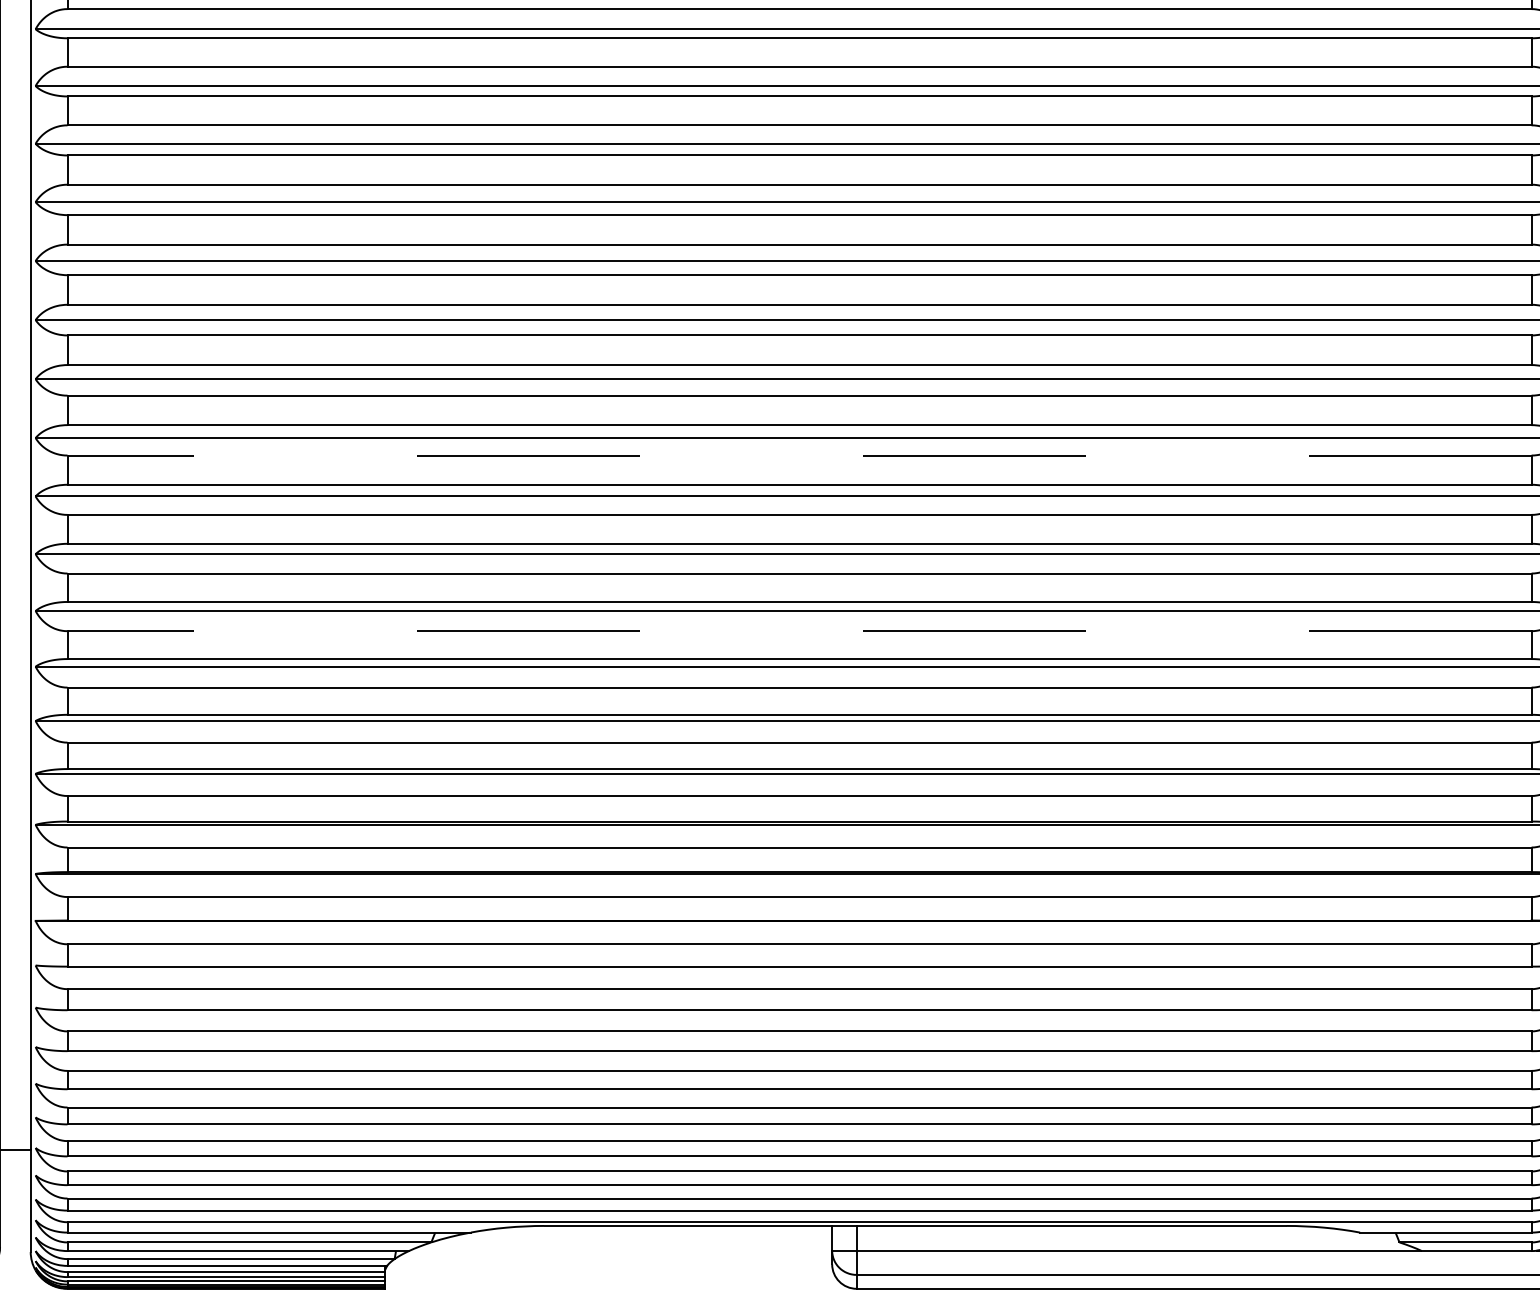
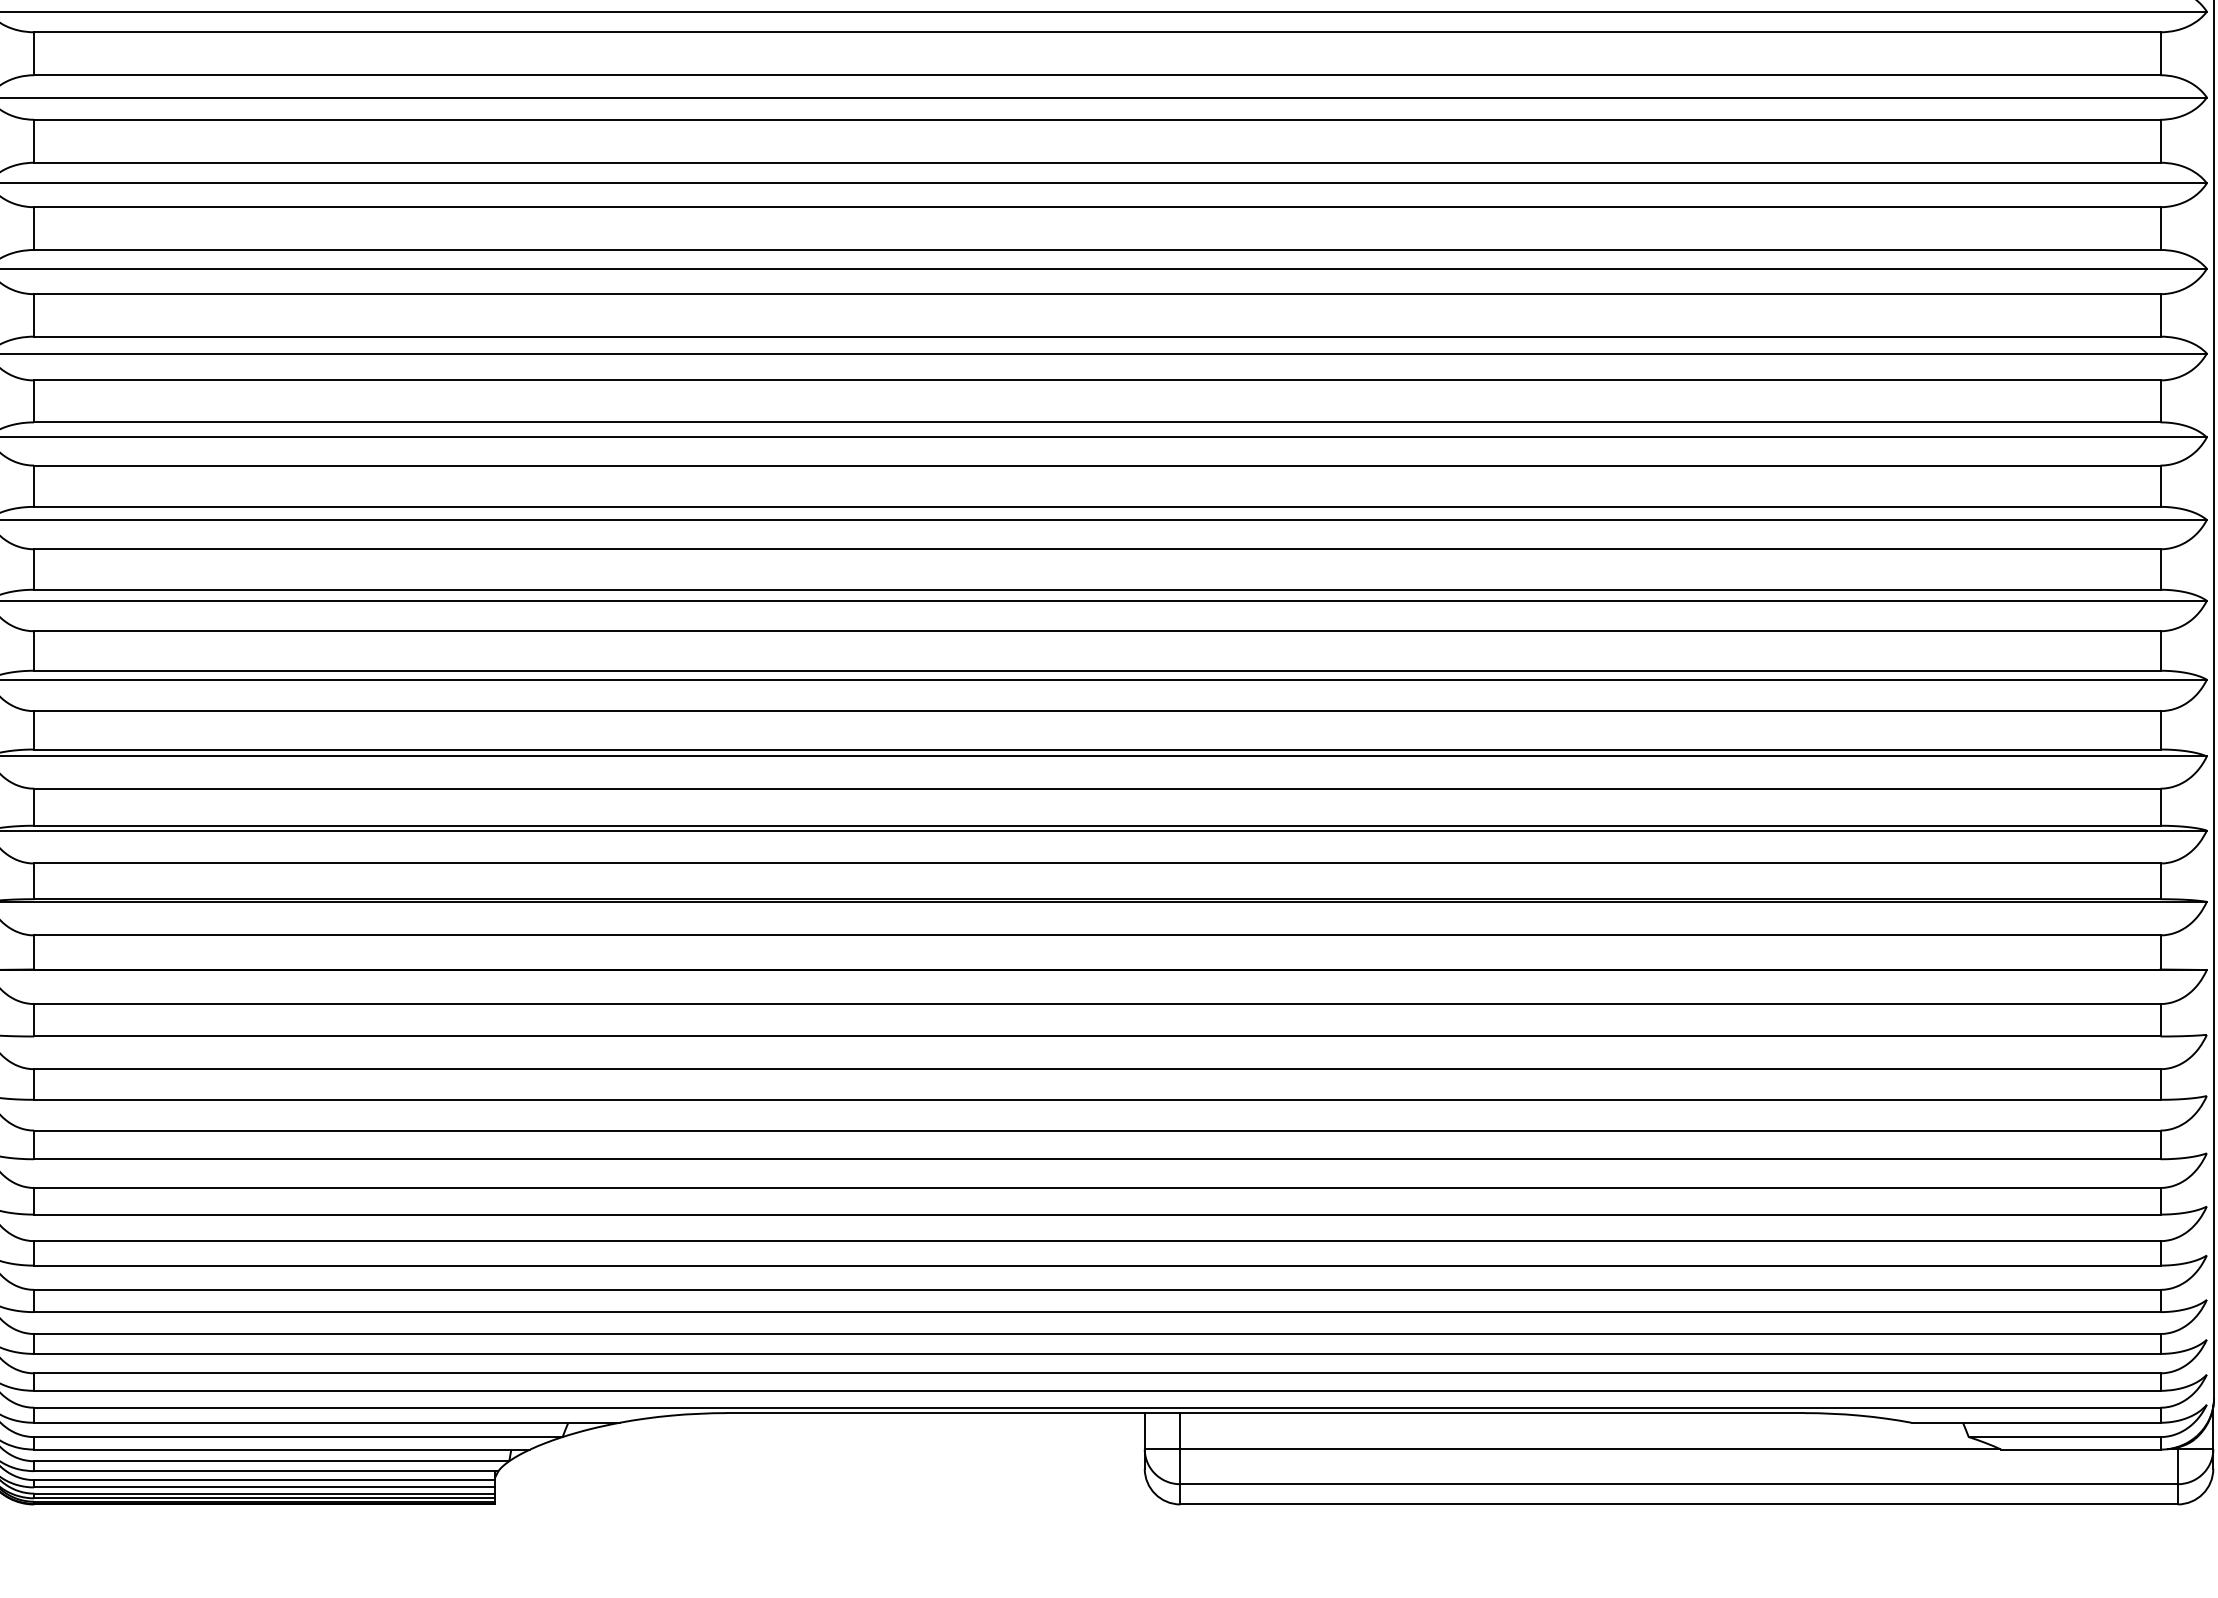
line: (799, 455) -> (1097, 294), dashed -> solid
line: (799, 631) -> (1097, 549), dashed -> solid

